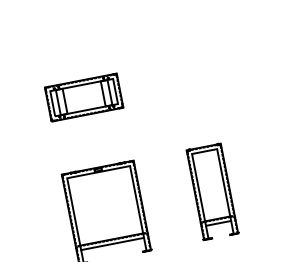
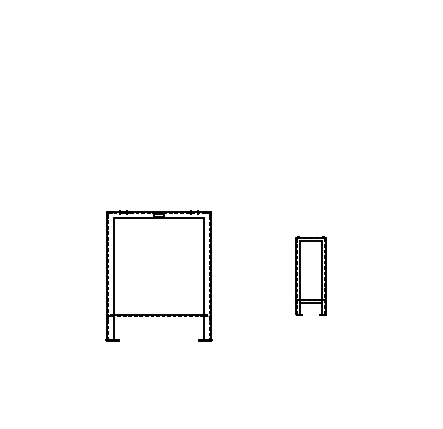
part: (83, 97) -> (158, 111), removed
part: (211, 191) -> (310, 275), size x0.6
line: (112, 243) -> (158, 321), removed

